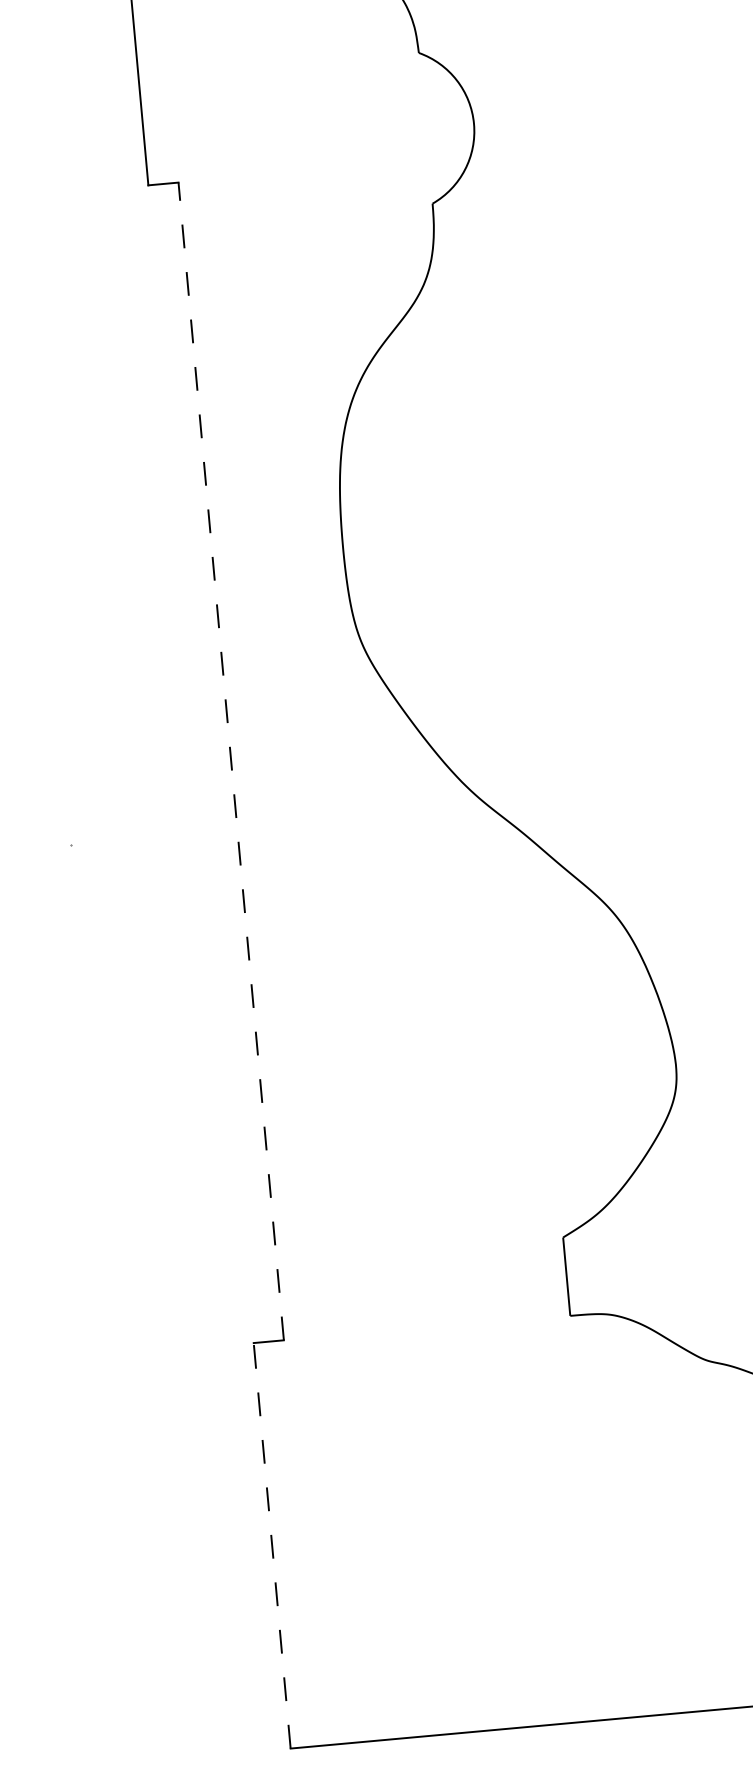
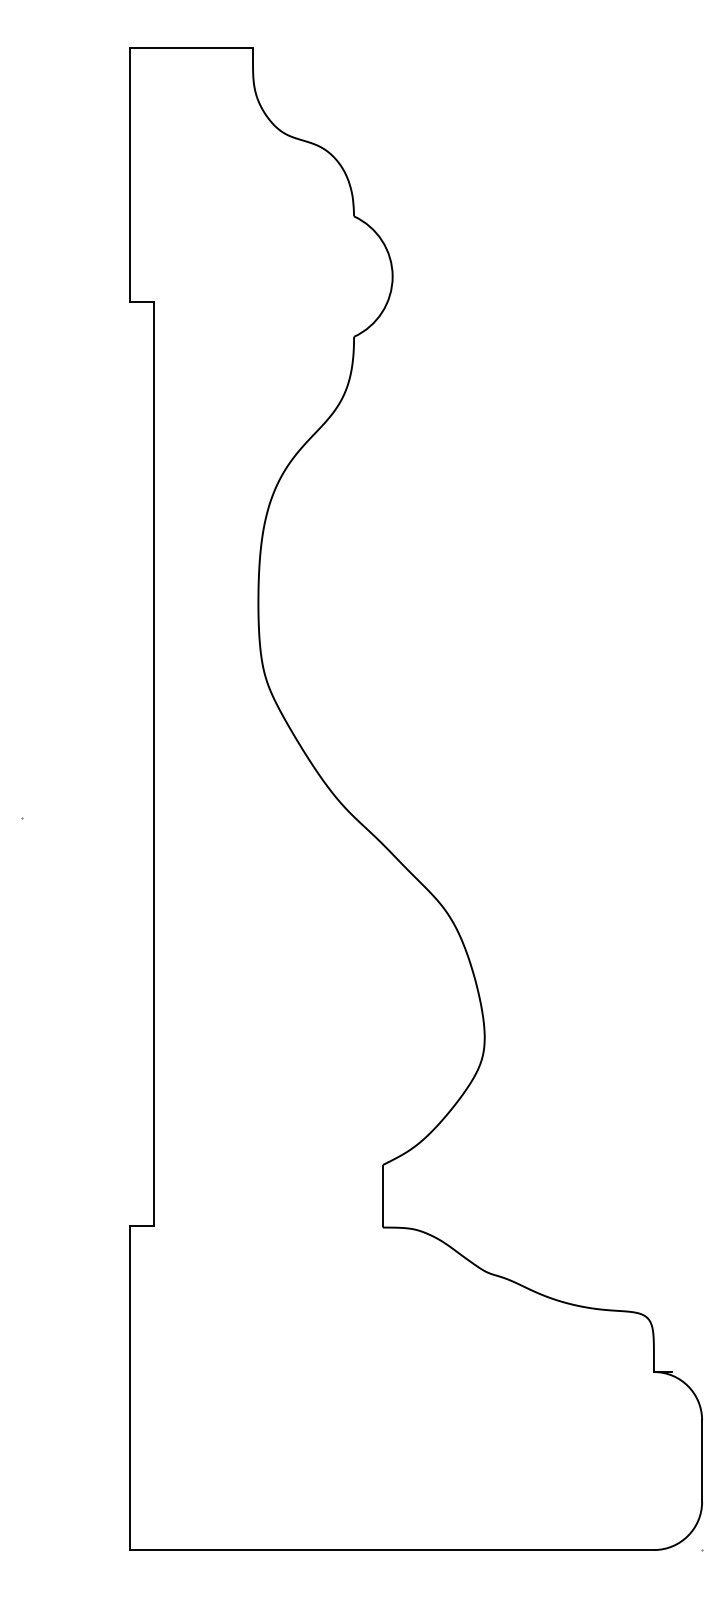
line: (231, 760) -> (154, 763), dashed -> solid
line: (272, 1546) -> (130, 1388), dashed -> solid

